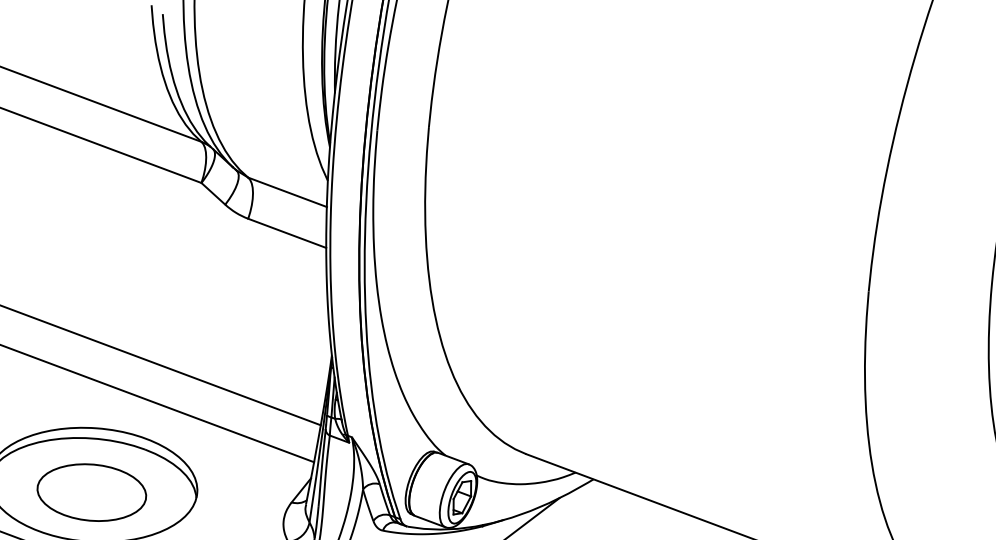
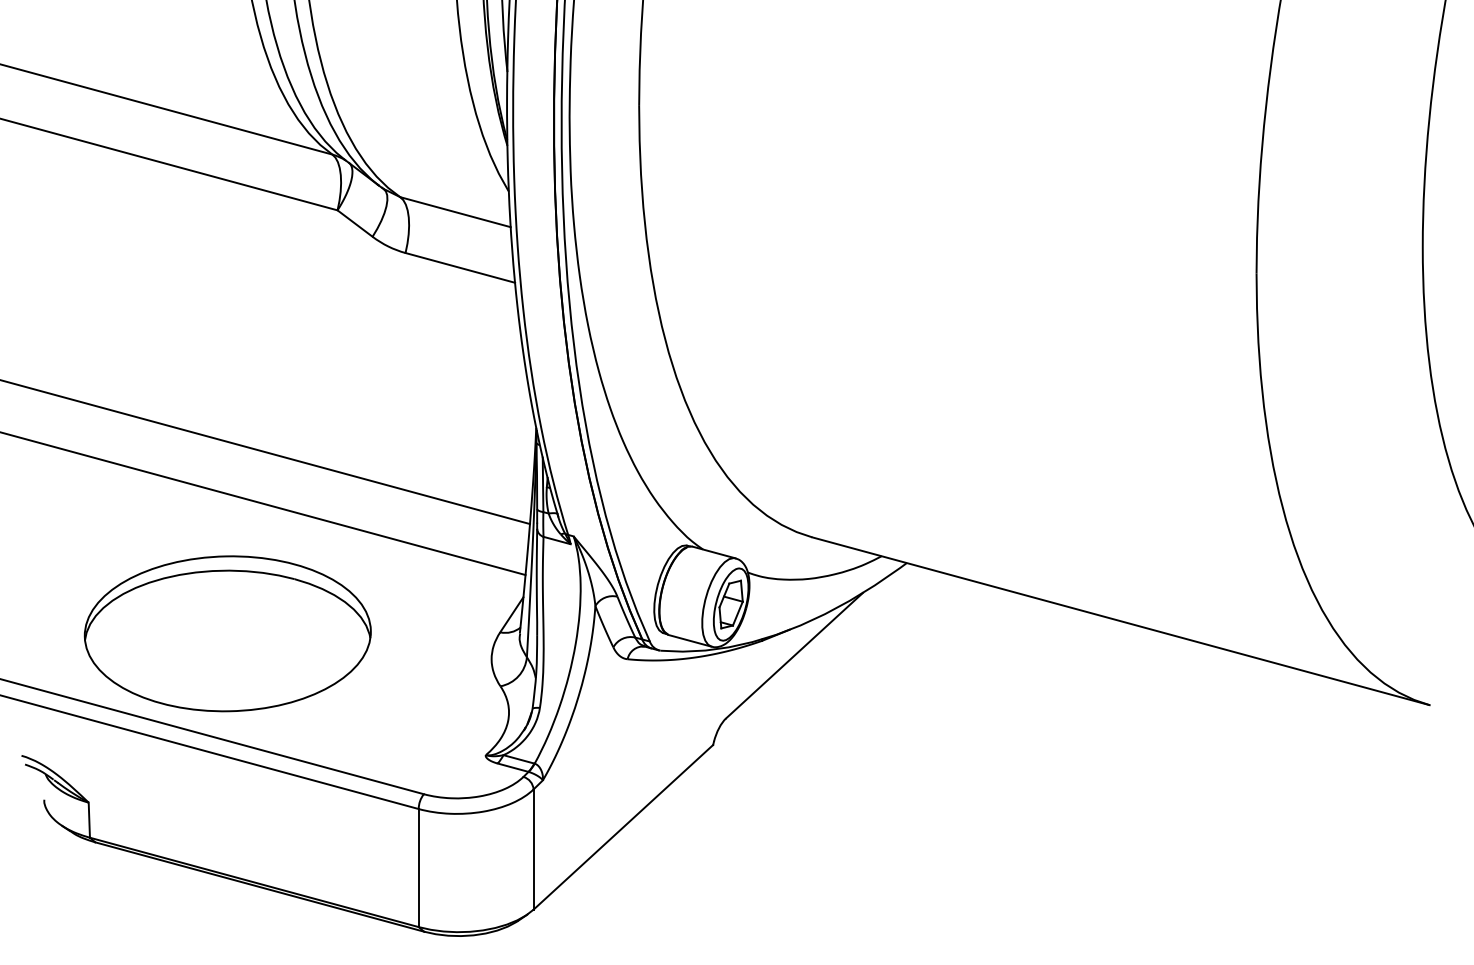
part: (91, 492) -> (227, 644), removed

